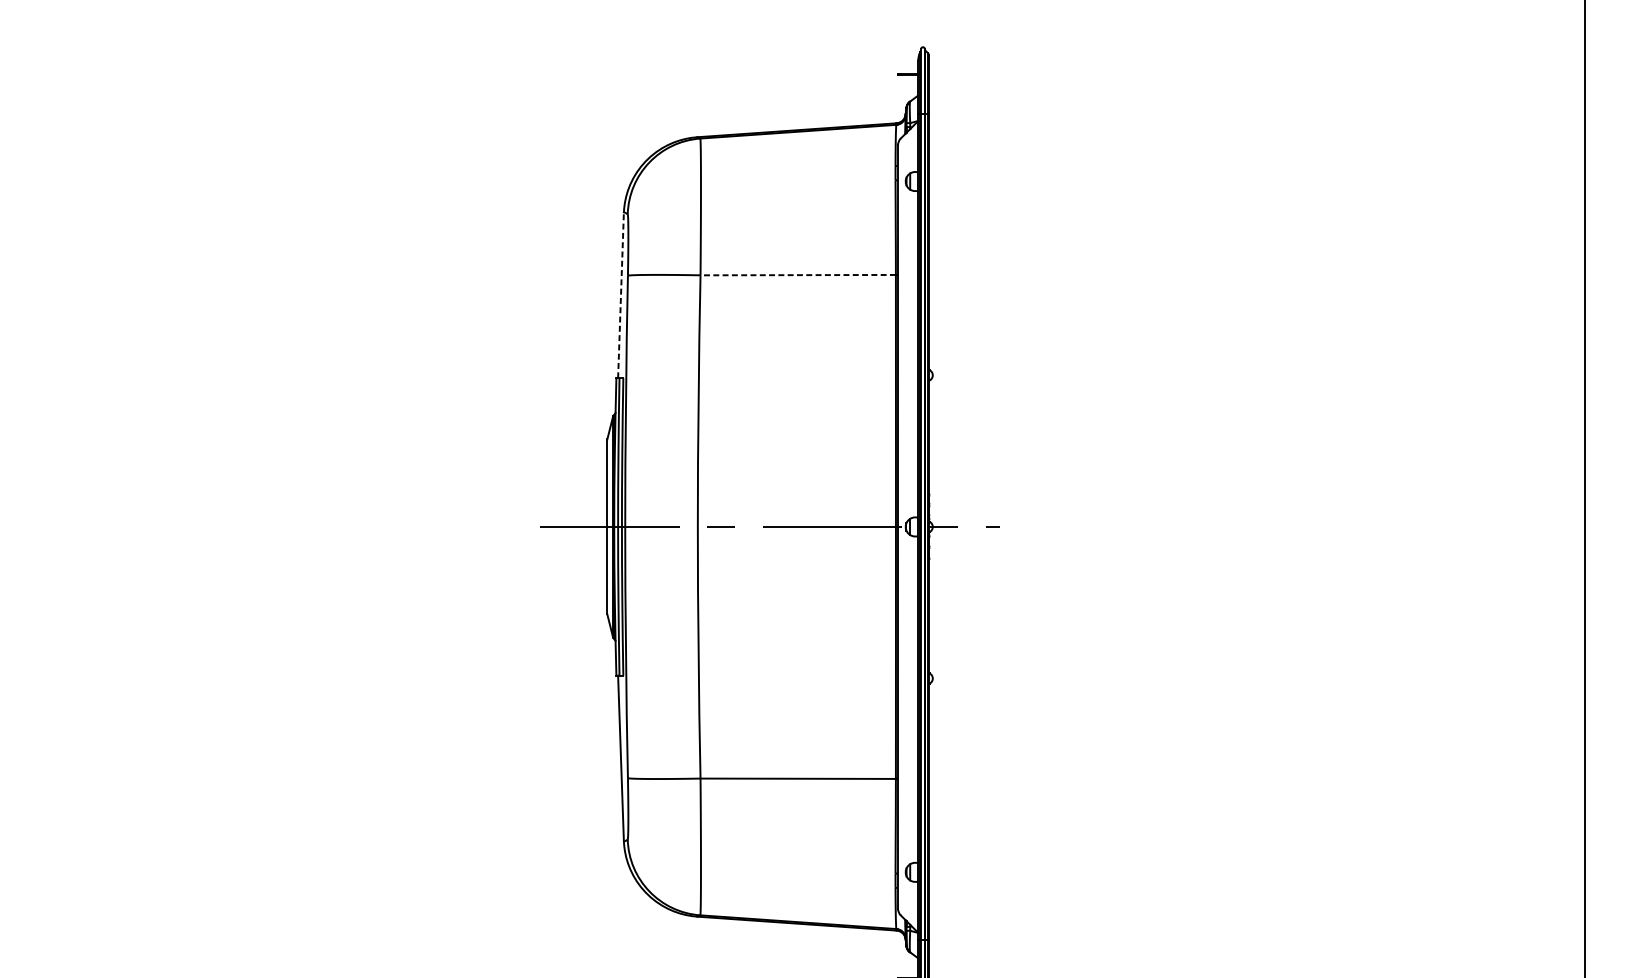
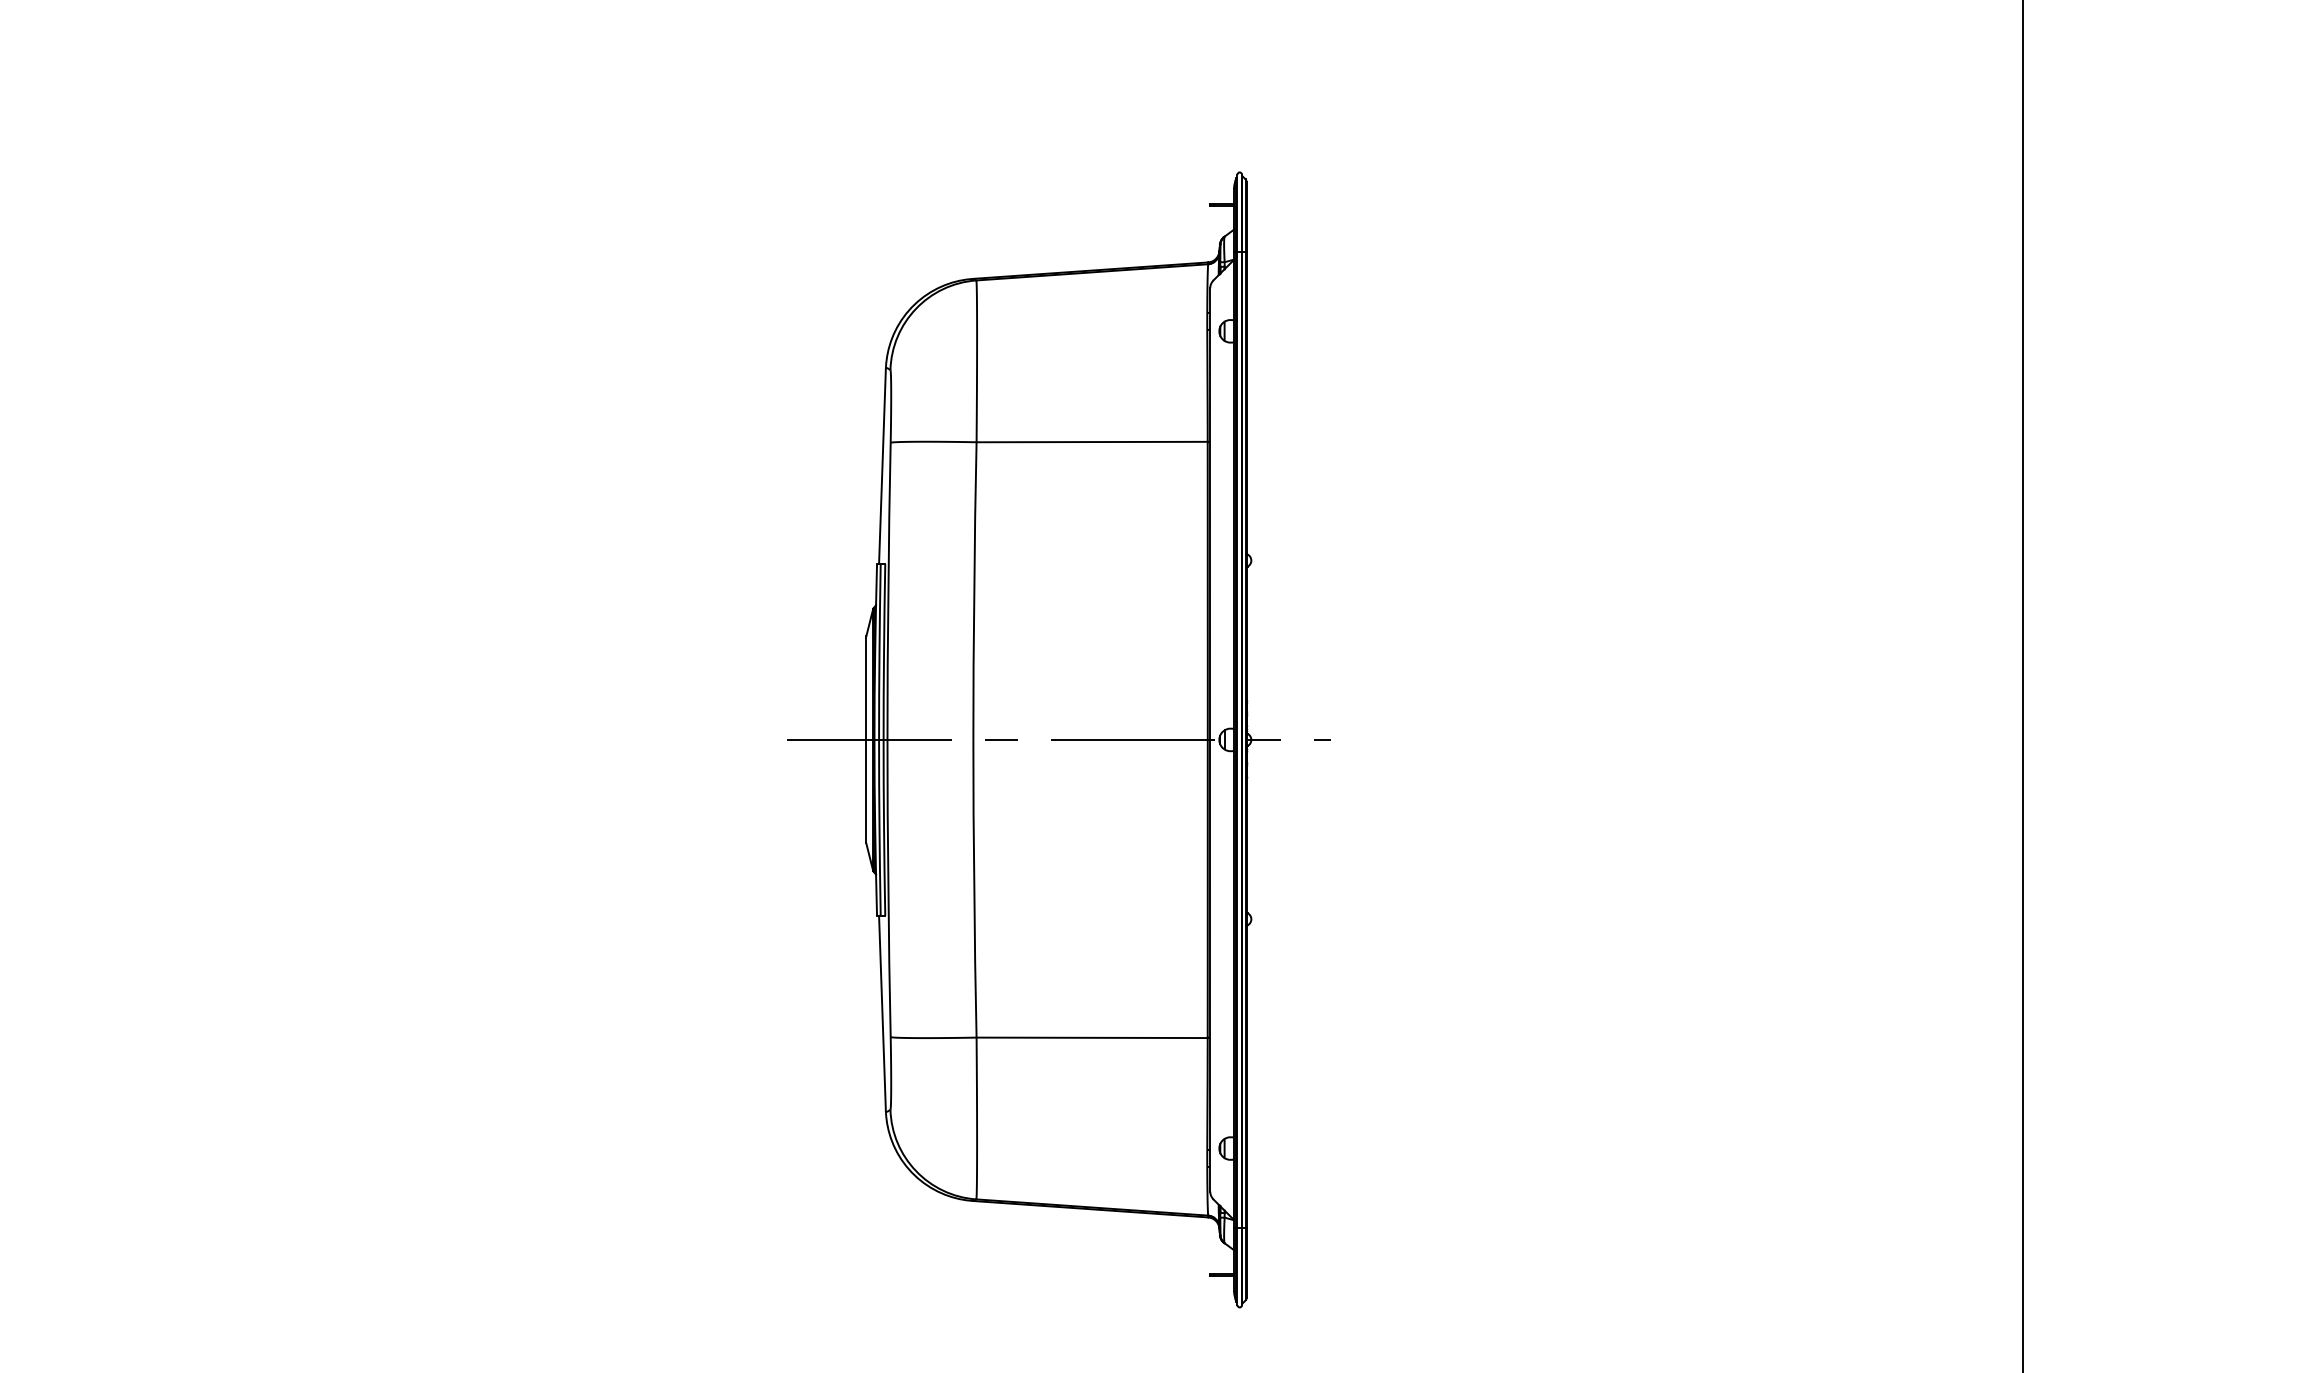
line: (798, 275) -> (1092, 442), dashed -> solid
line: (621, 295) -> (882, 466), dashed -> solid

